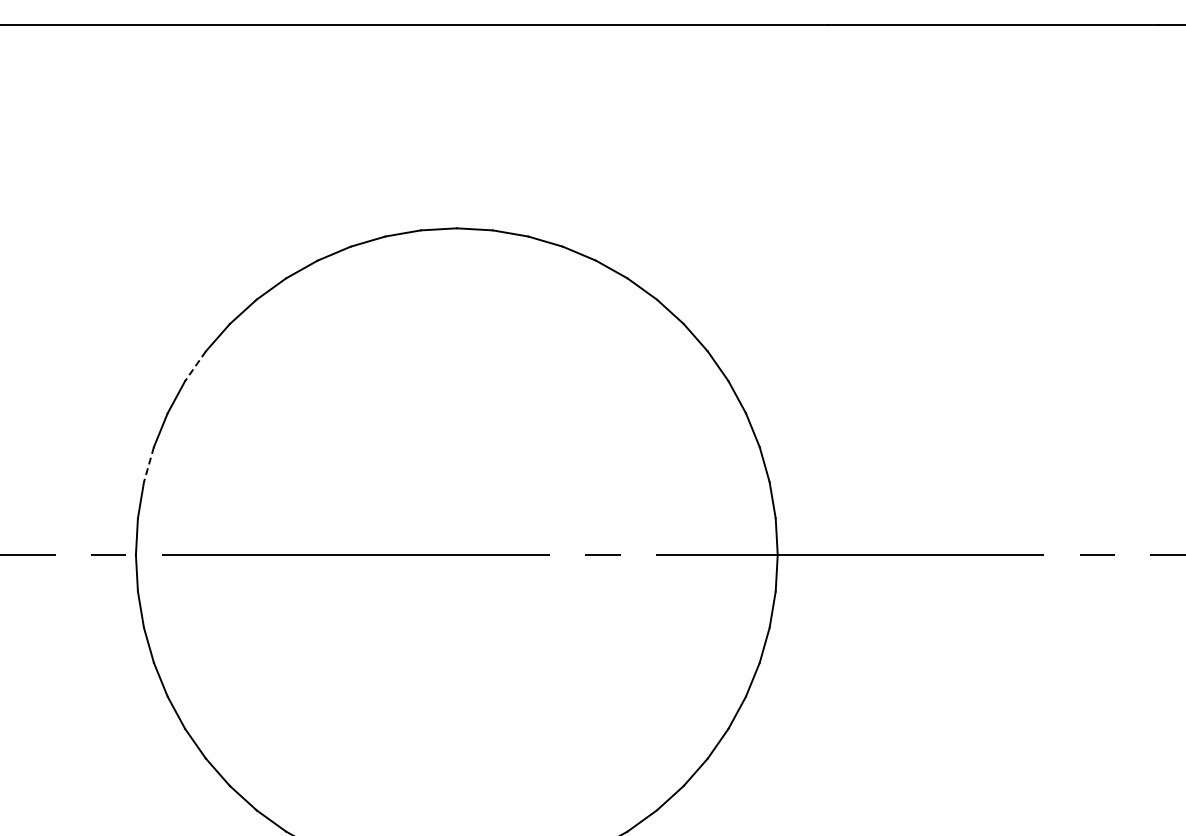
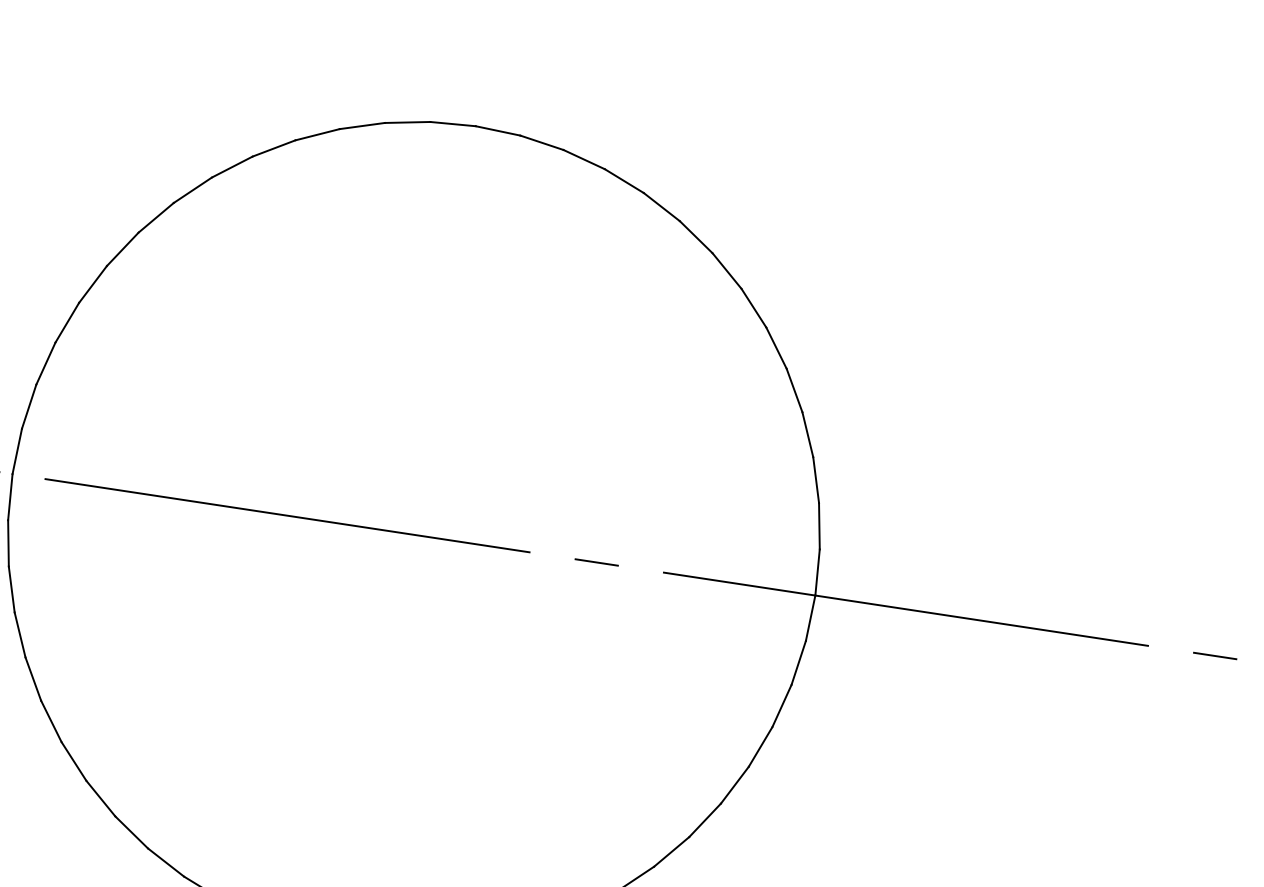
line: (195, 366) -> (122, 249), dashed -> solid
line: (148, 465) -> (45, 364), dashed -> solid

